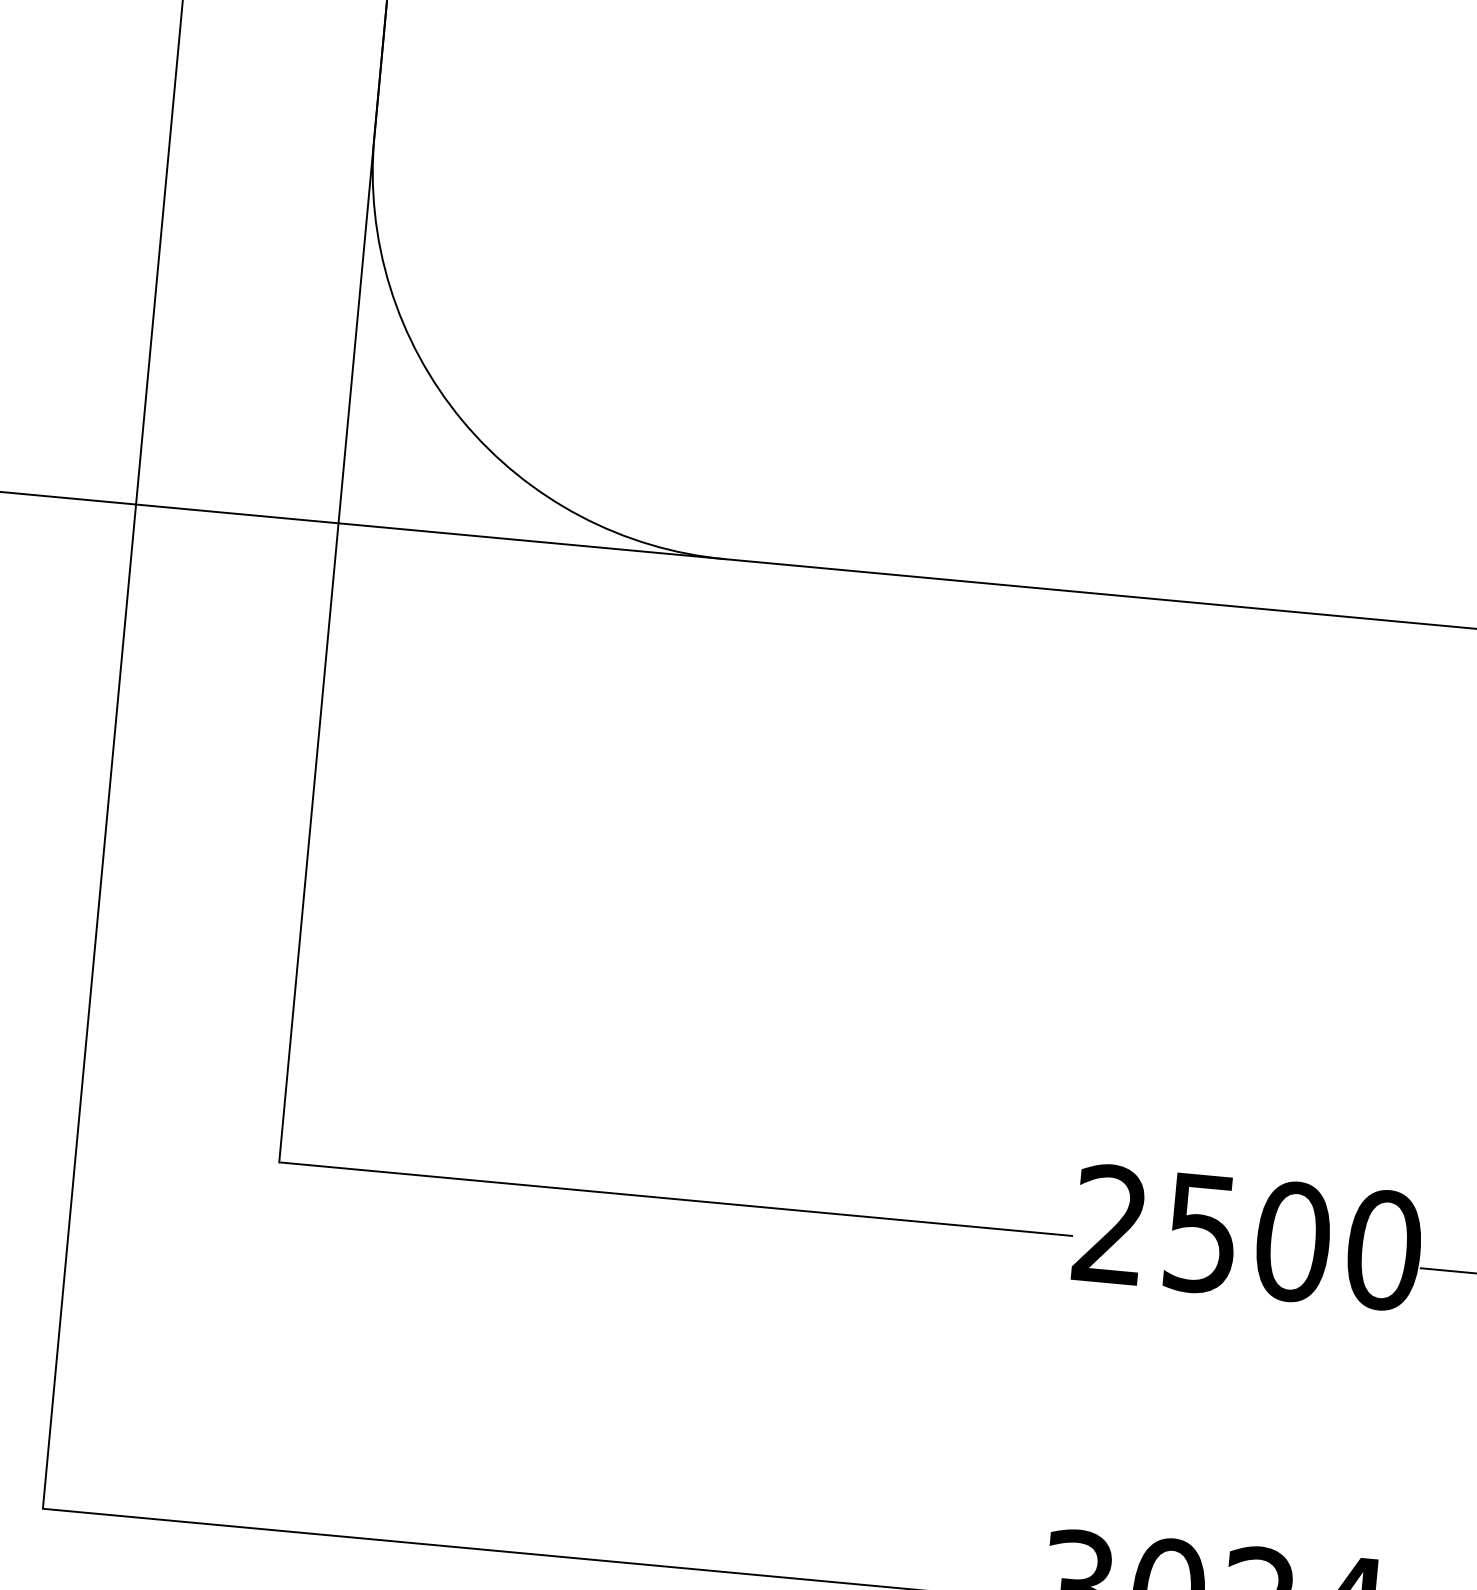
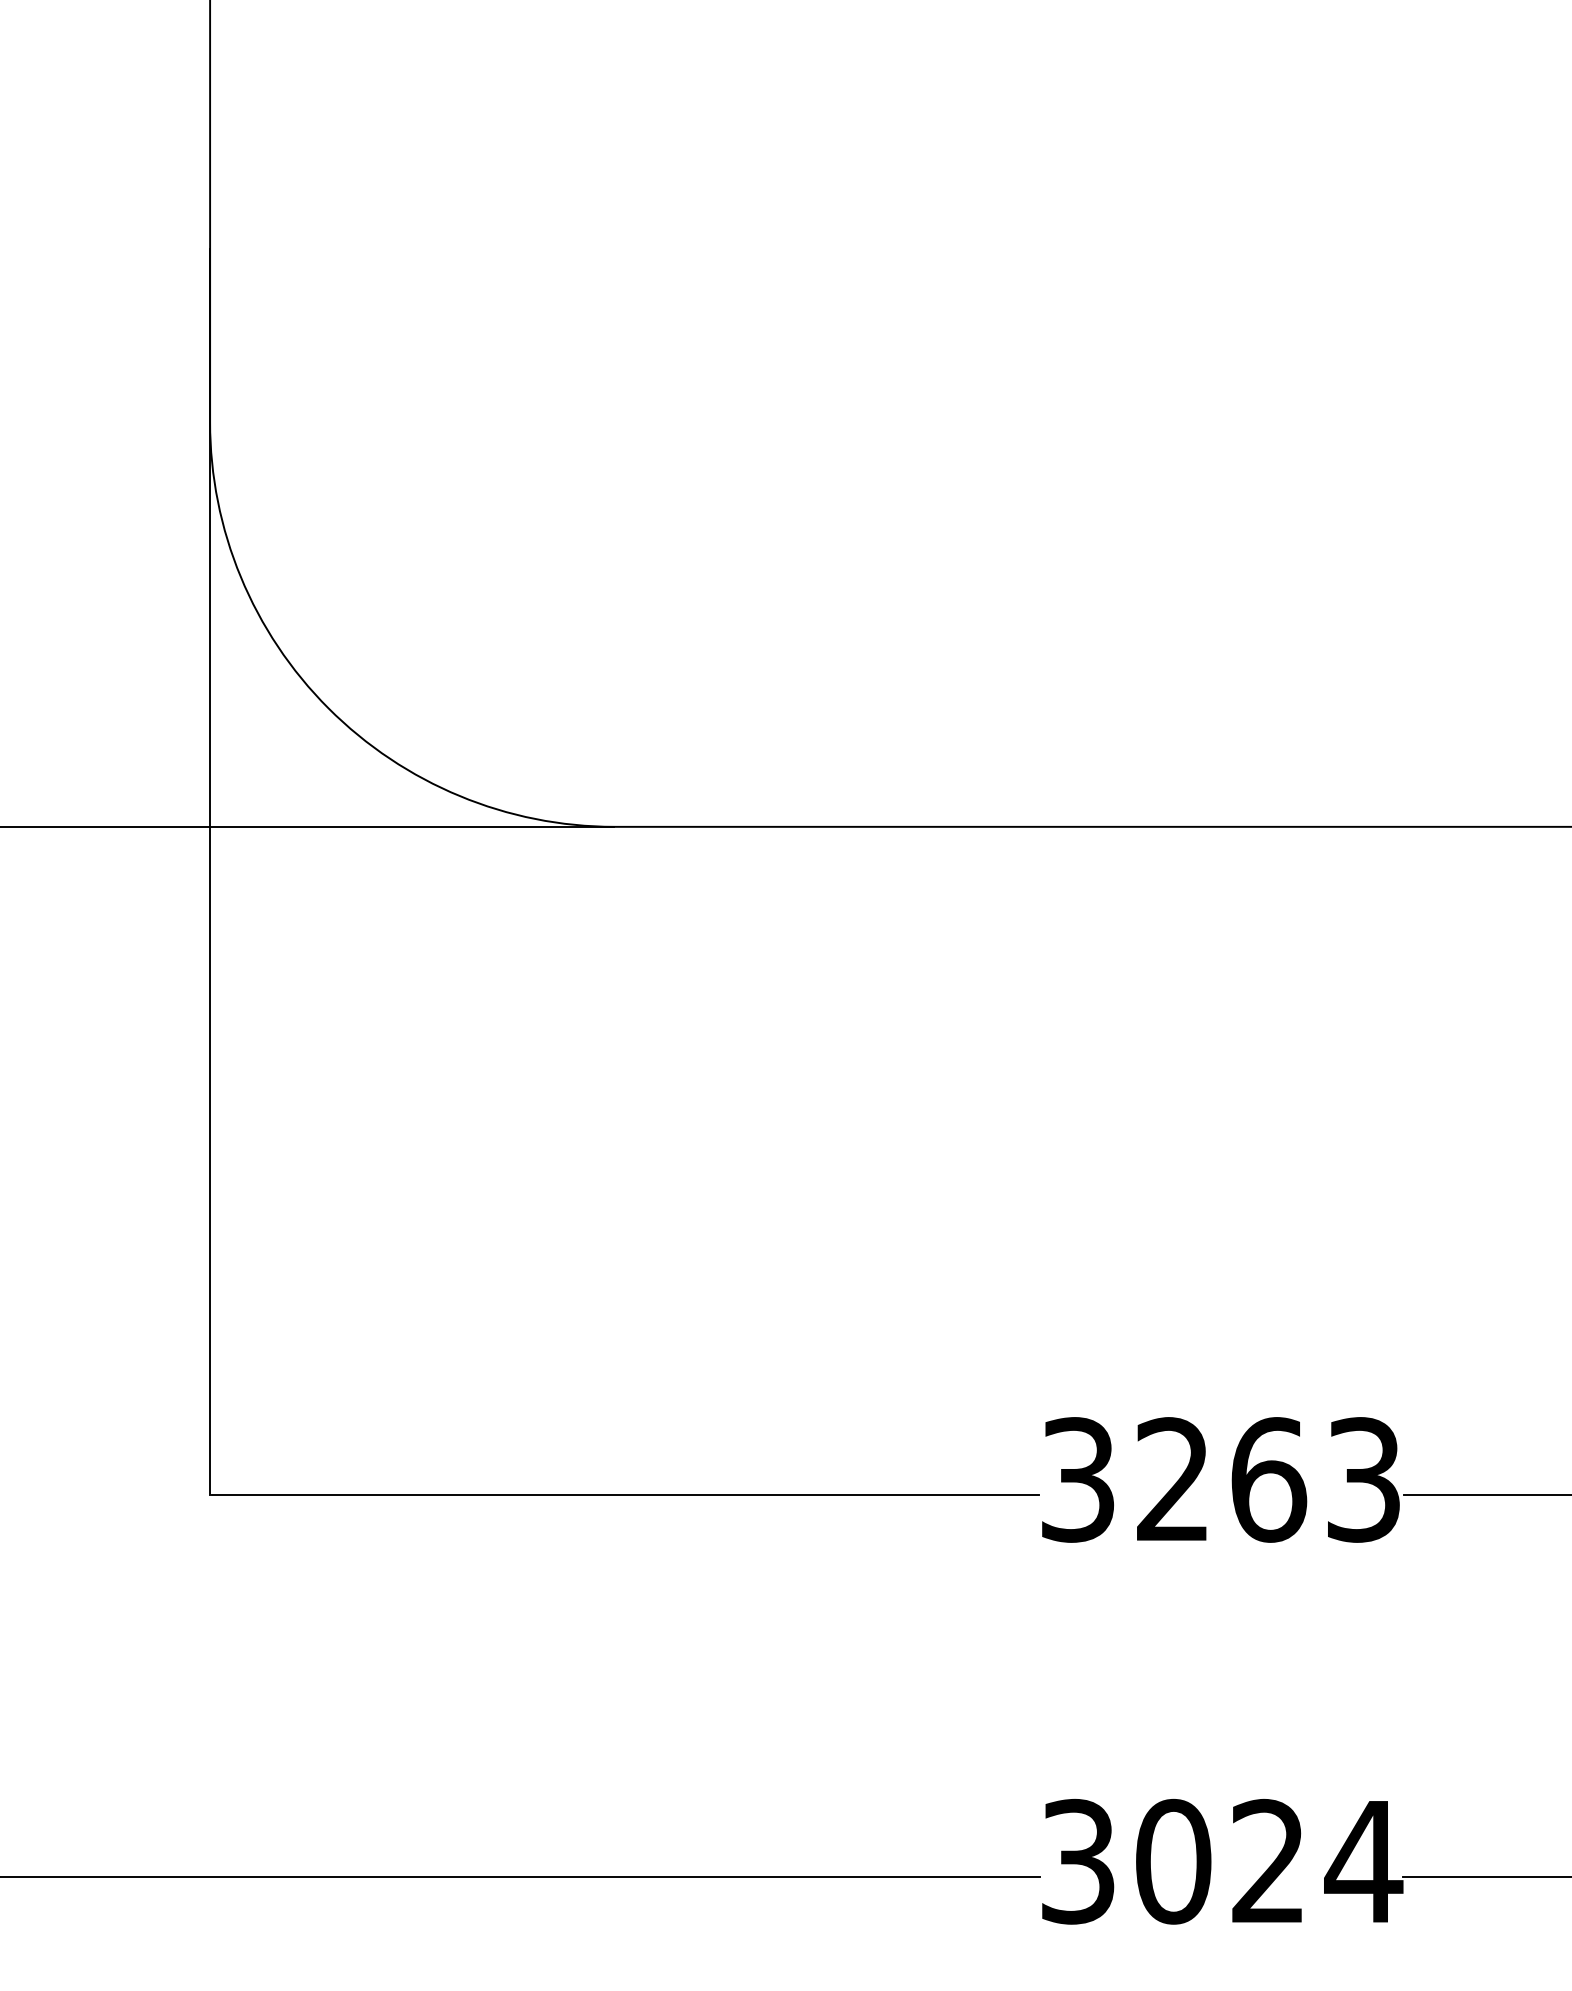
text: (1247, 1237) -> (1221, 1479), 2500 -> 3263

